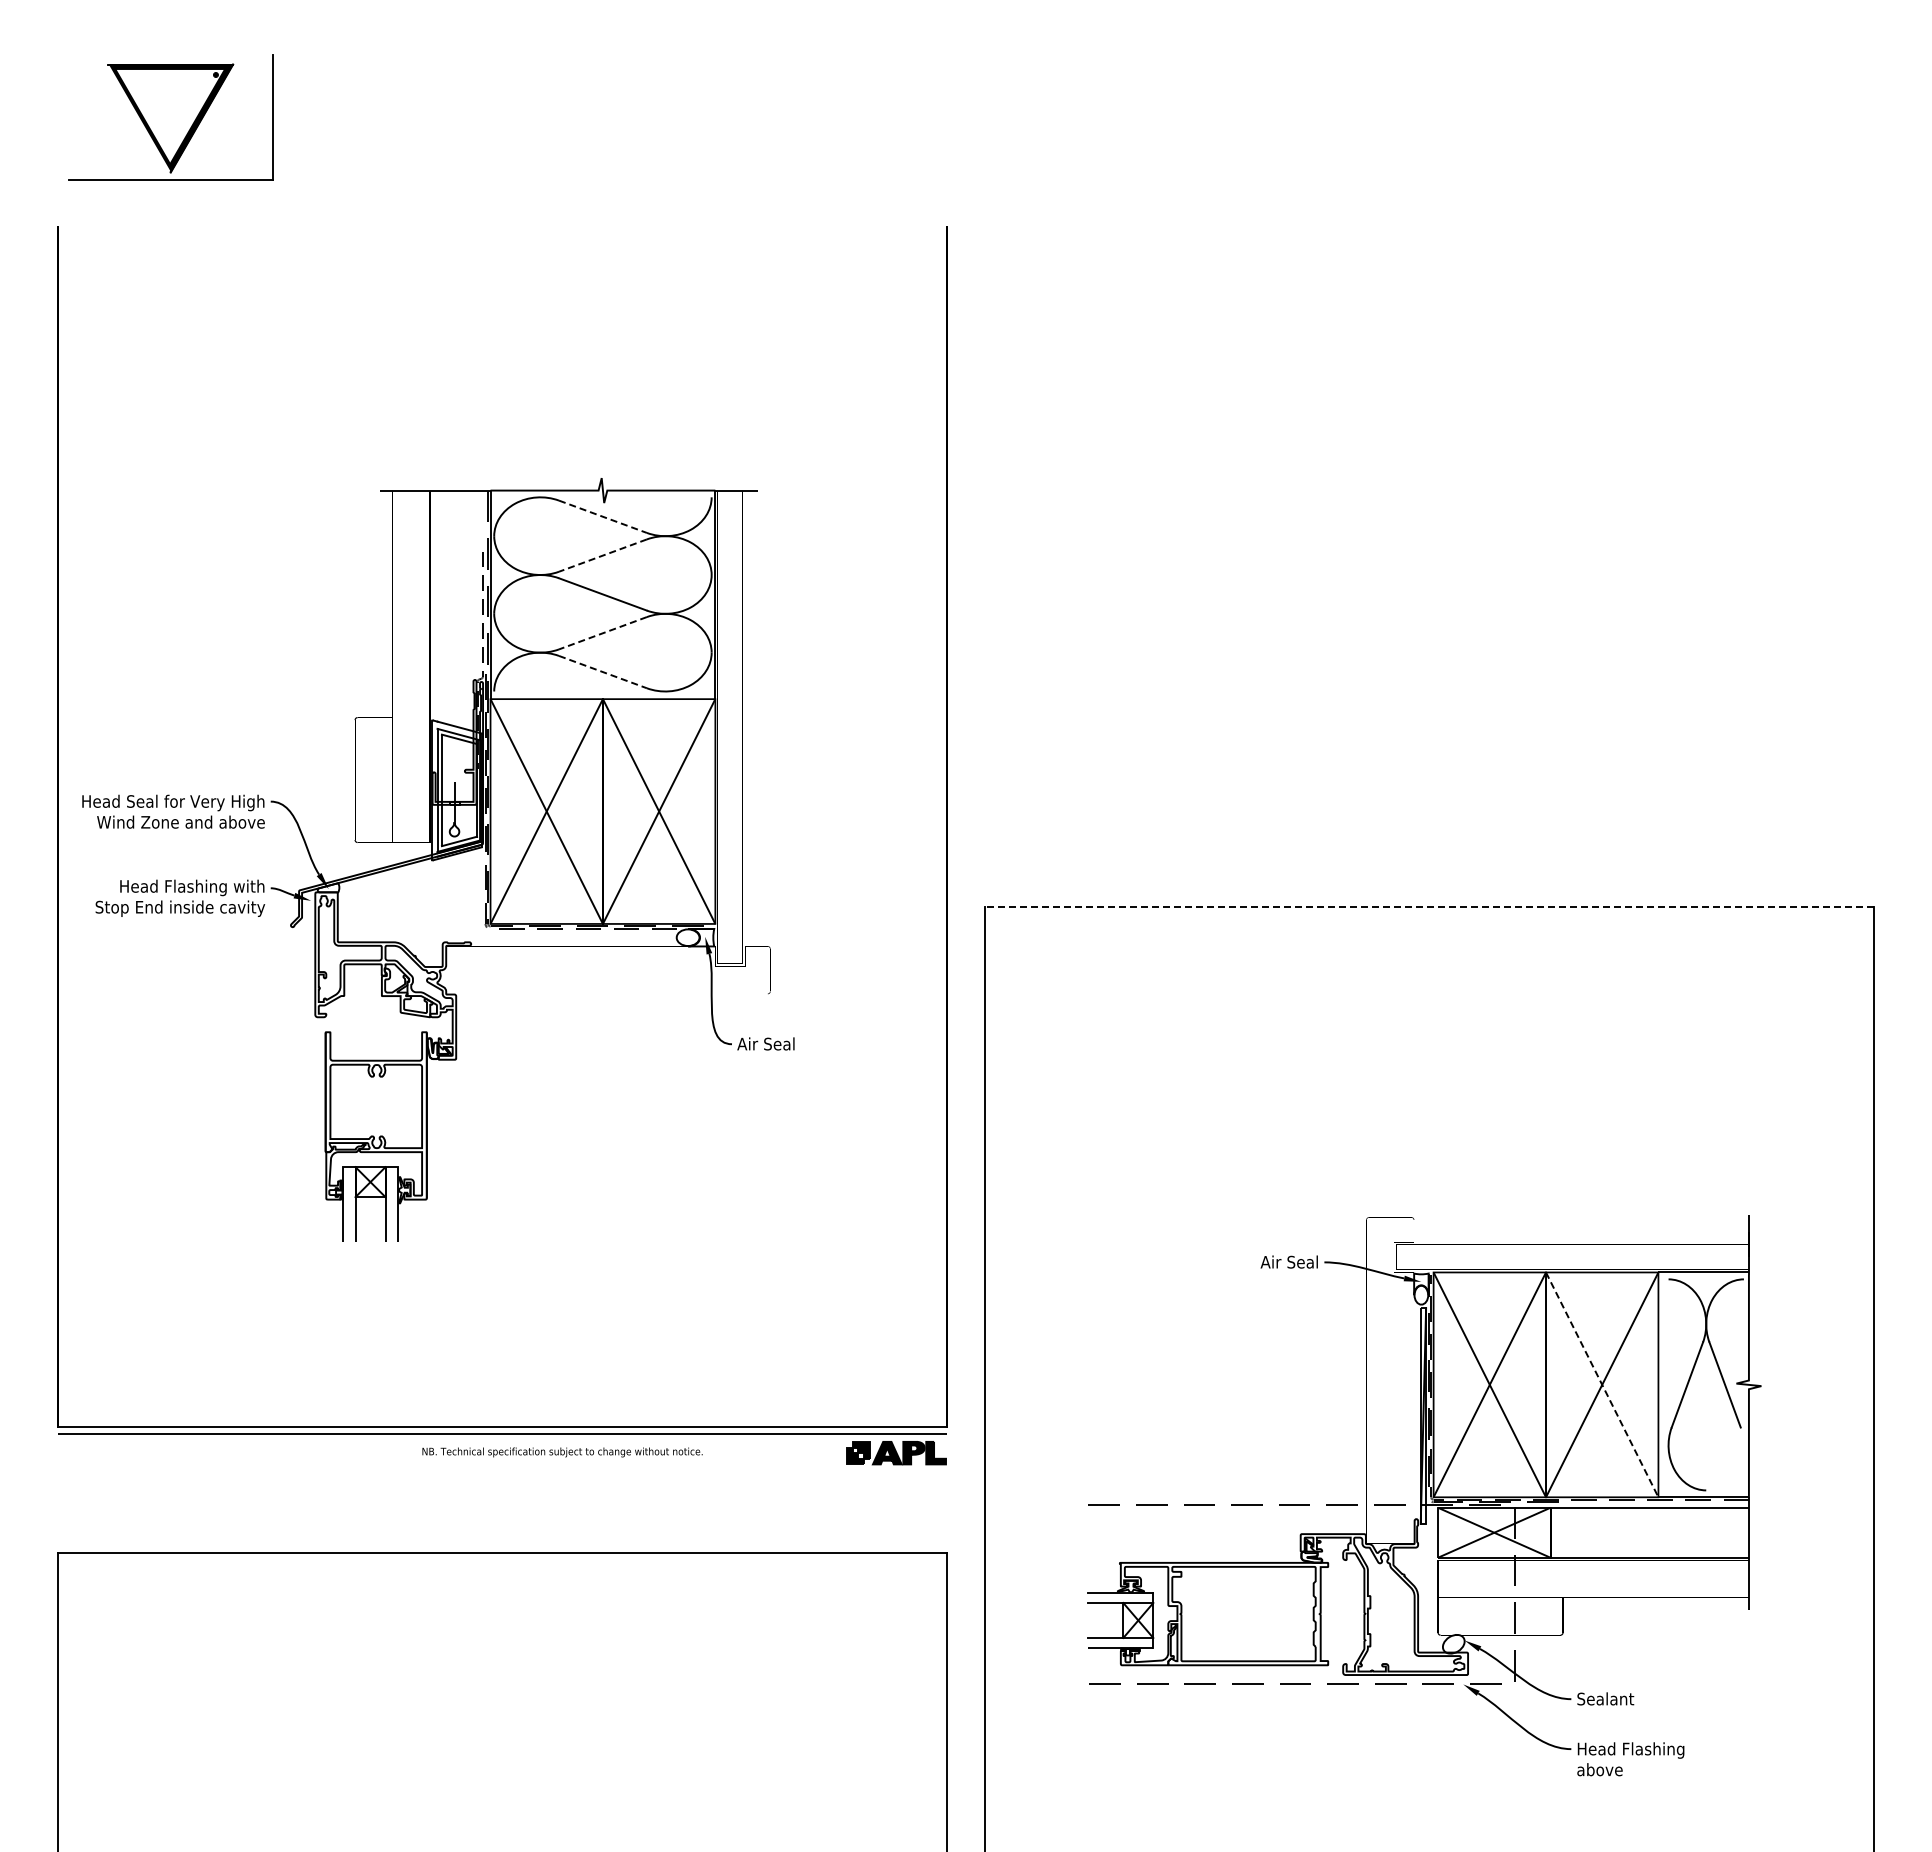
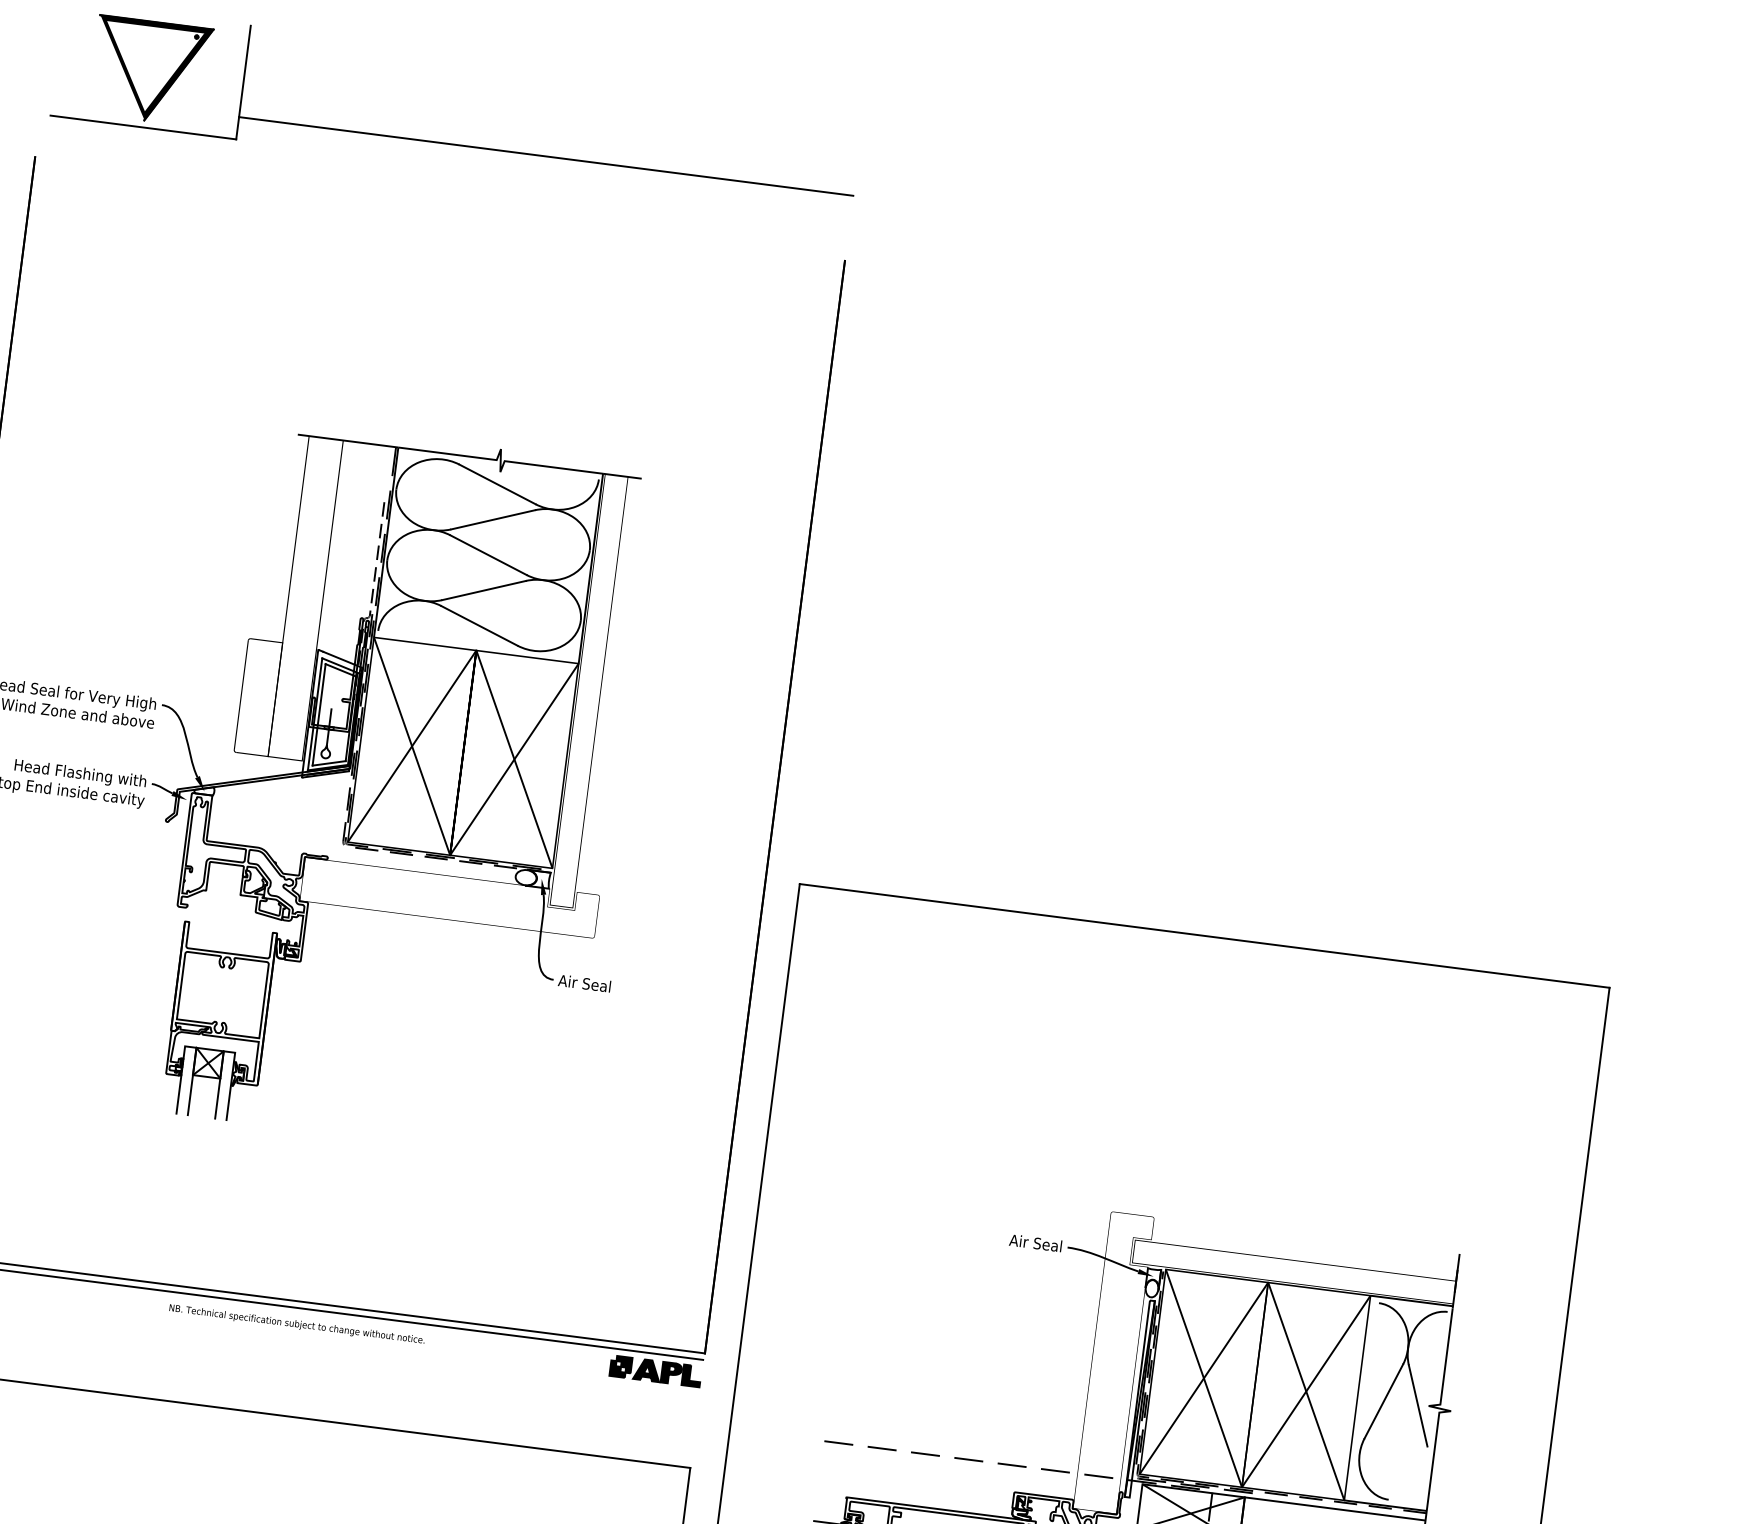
line: (609, 155) -> (545, 156), added
line: (602, 516) -> (497, 484), dashed -> solid
line: (602, 555) -> (492, 519), dashed -> solid
line: (602, 633) -> (483, 590), dashed -> solid
line: (602, 672) -> (479, 626), dashed -> solid
line: (1429, 906) -> (1204, 935), dashed -> solid
line: (1602, 1384) -> (1306, 1391), dashed -> solid
text: (562, 1452) -> (297, 1324), moved

